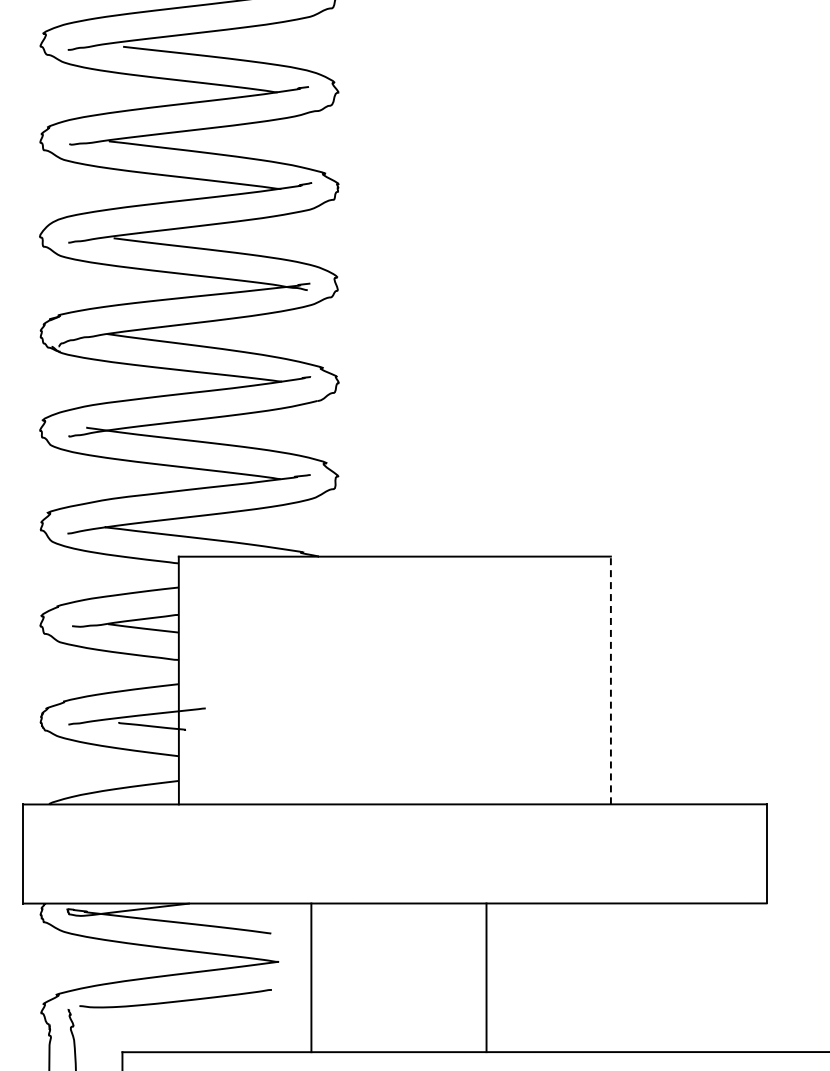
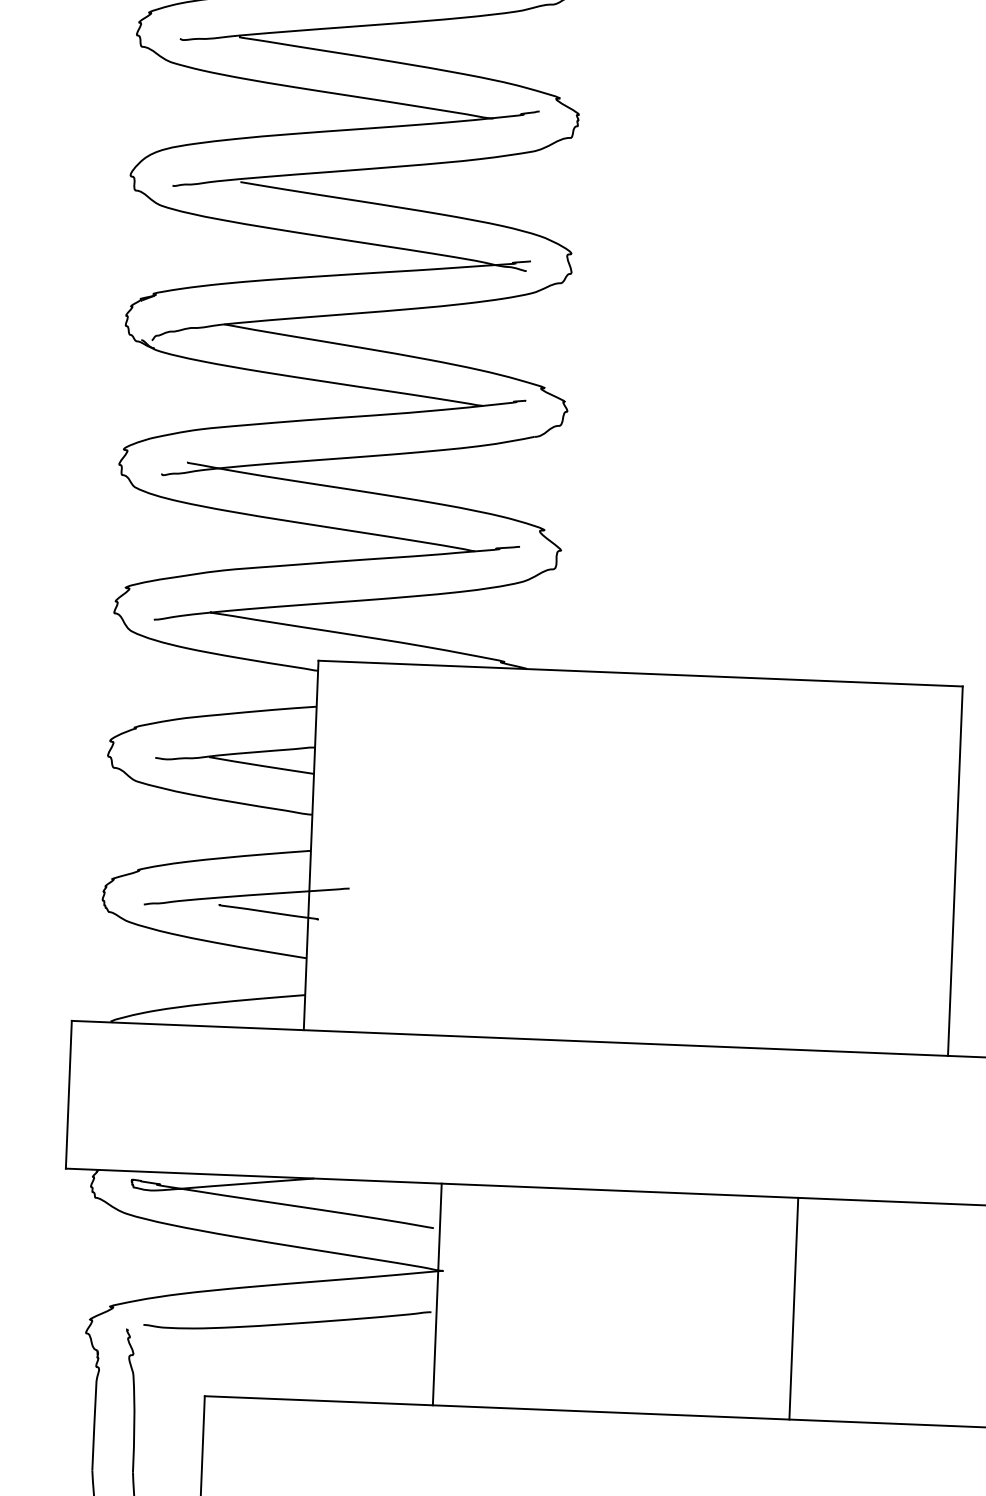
line: (610, 680) -> (954, 871), dashed -> solid
line: (311, 977) -> (437, 1293), moved
line: (486, 977) -> (793, 1308), moved

